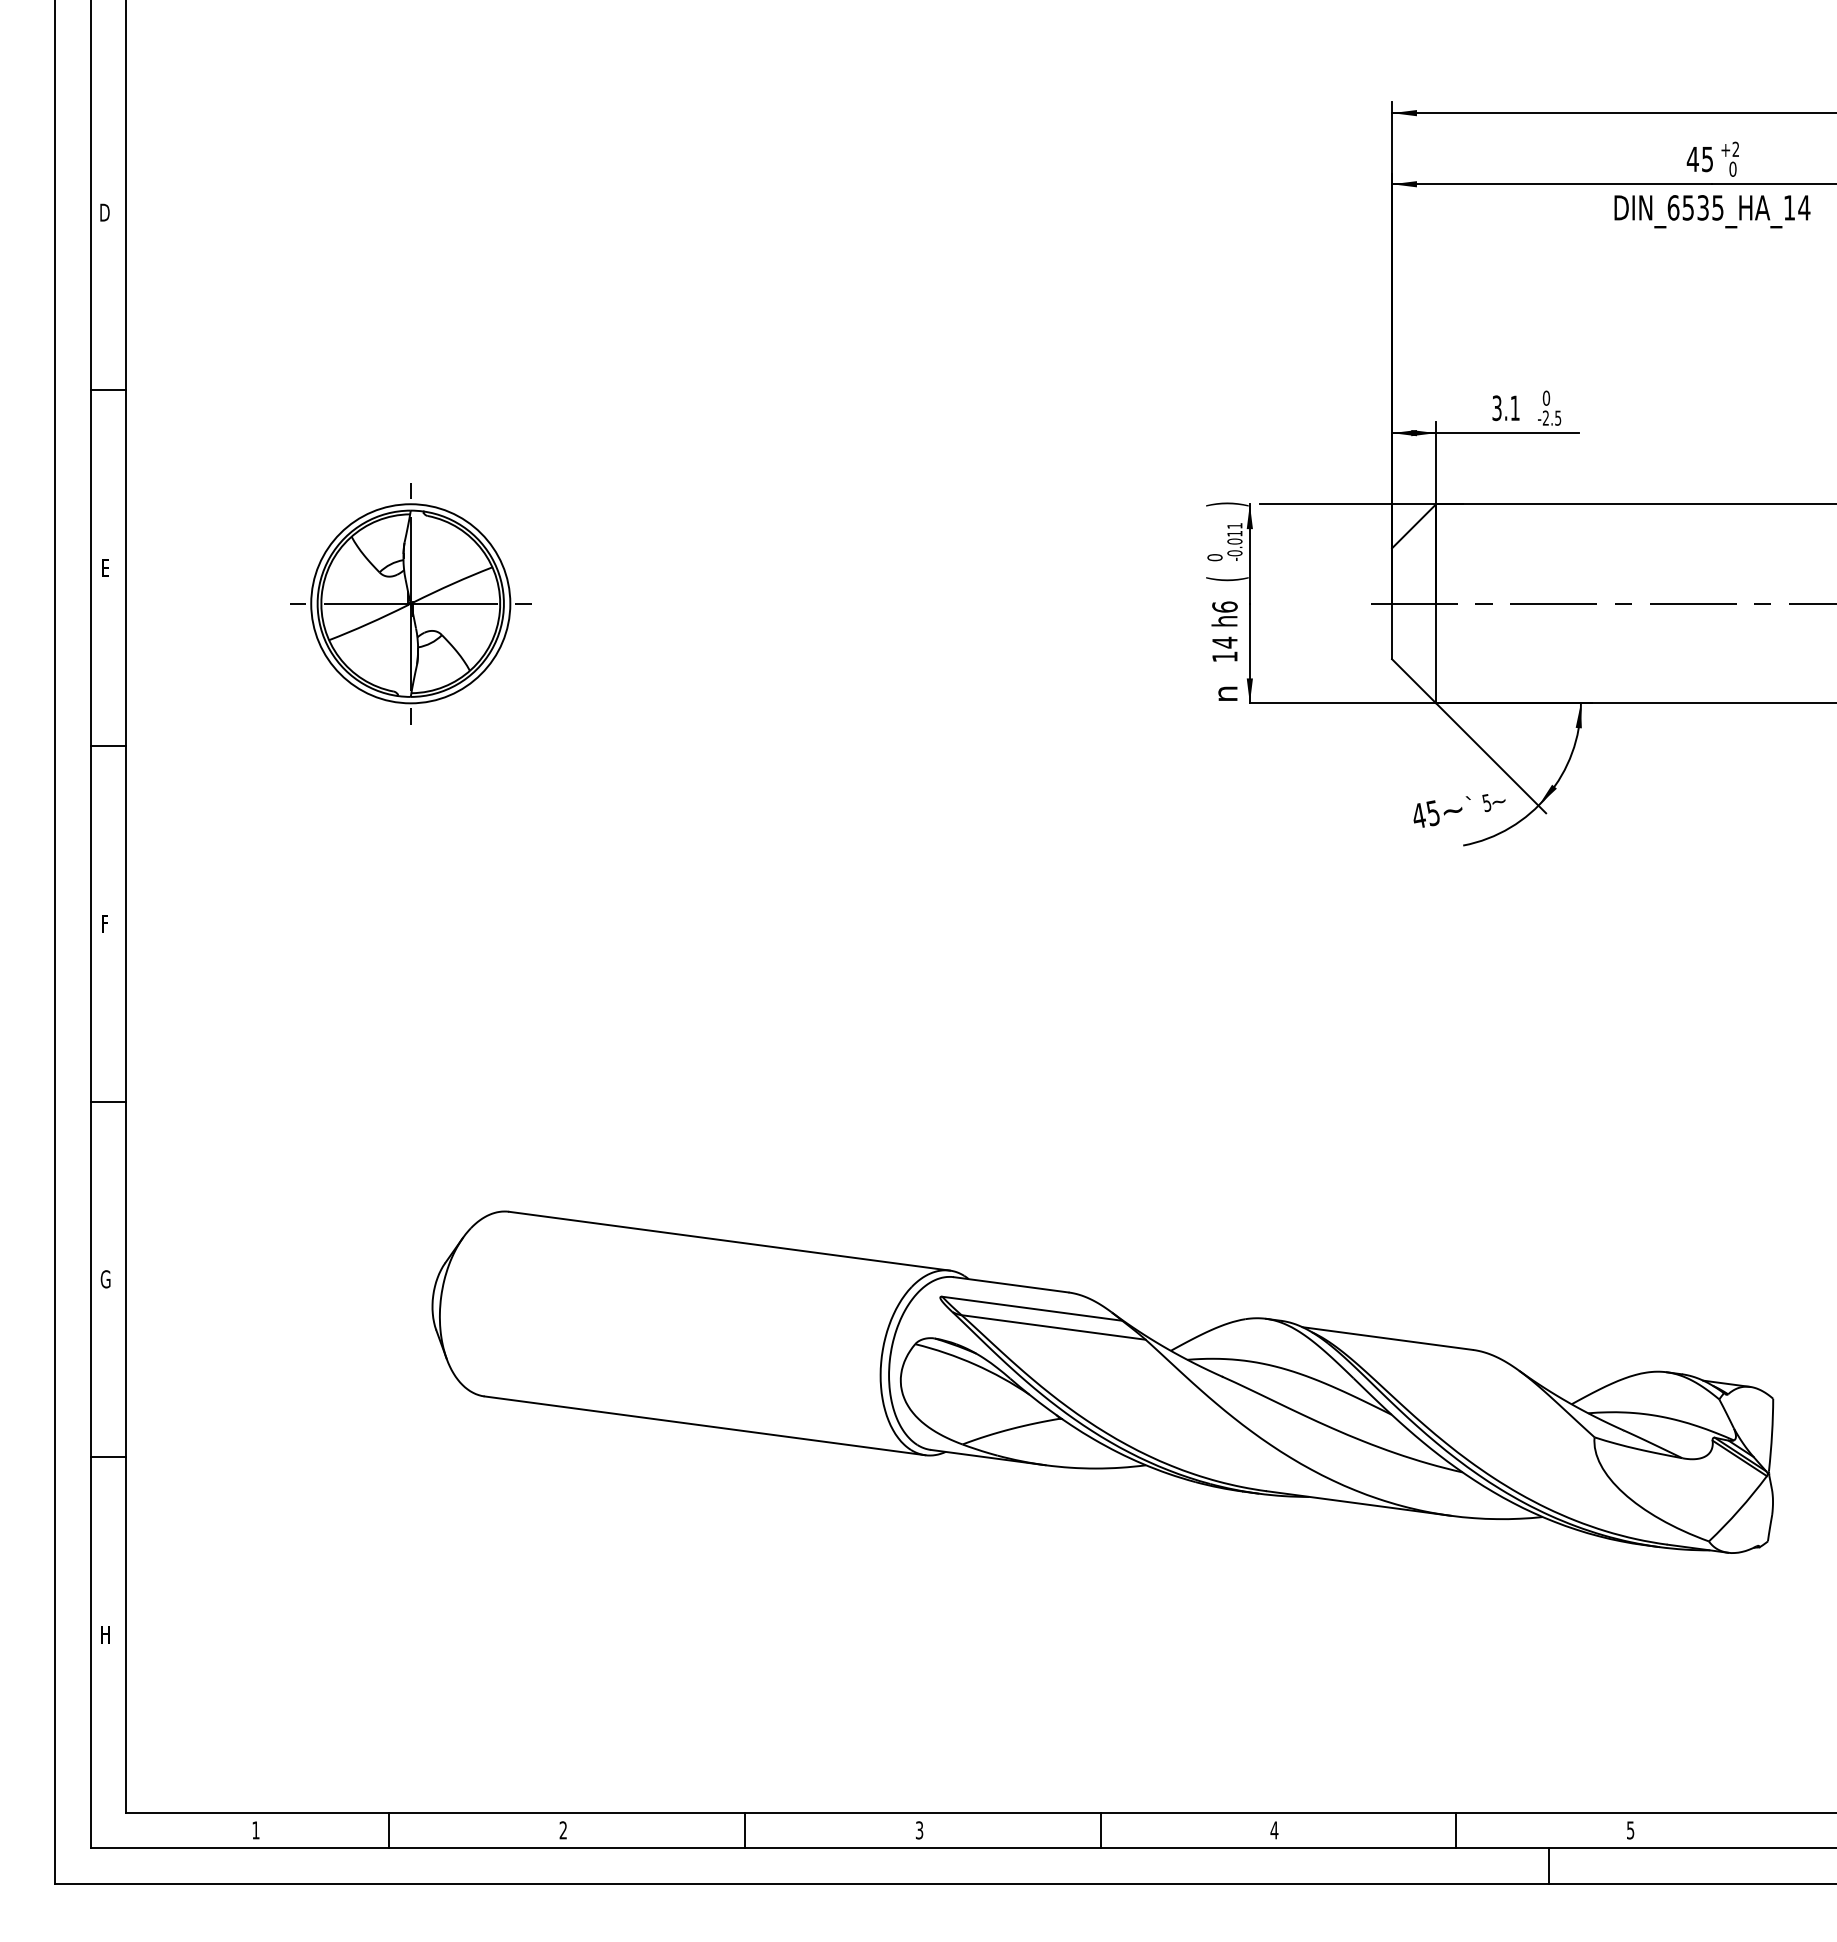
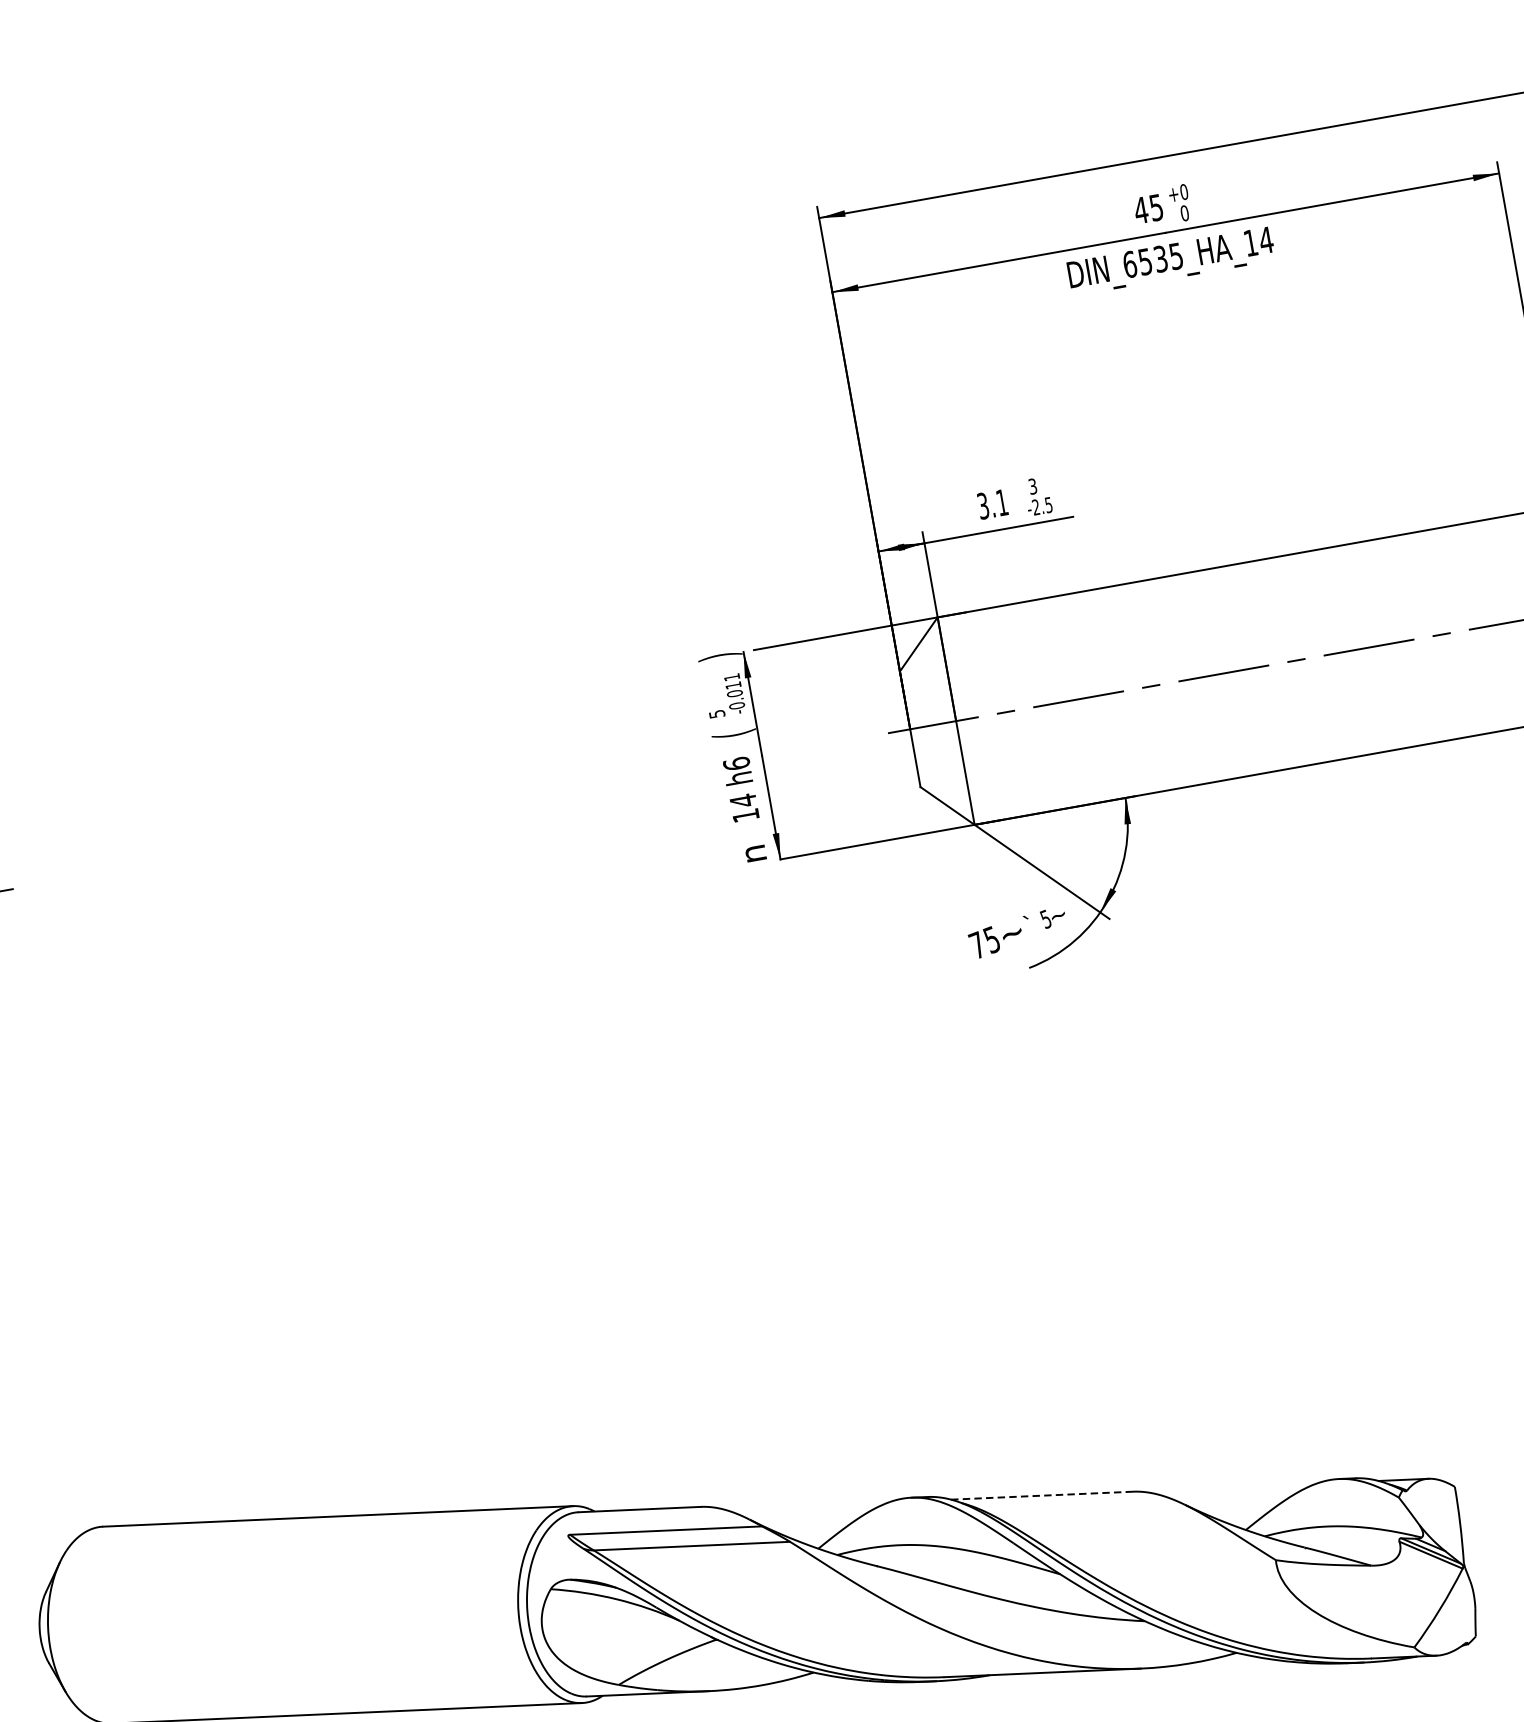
text: (1735, 148) -> (1183, 191), +2 -> +0
text: (1546, 397) -> (1032, 485), 0 -> 3
text: (1214, 557) -> (716, 714), 0 -> 5
text: (1418, 815) -> (977, 944), 45 -> 75
line: (1387, 1338) -> (1041, 1495), solid -> dashed

